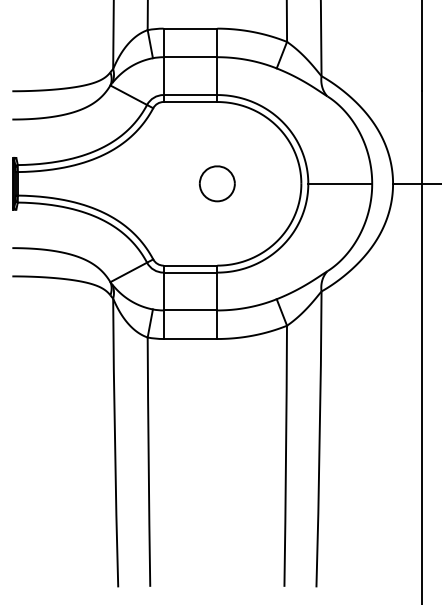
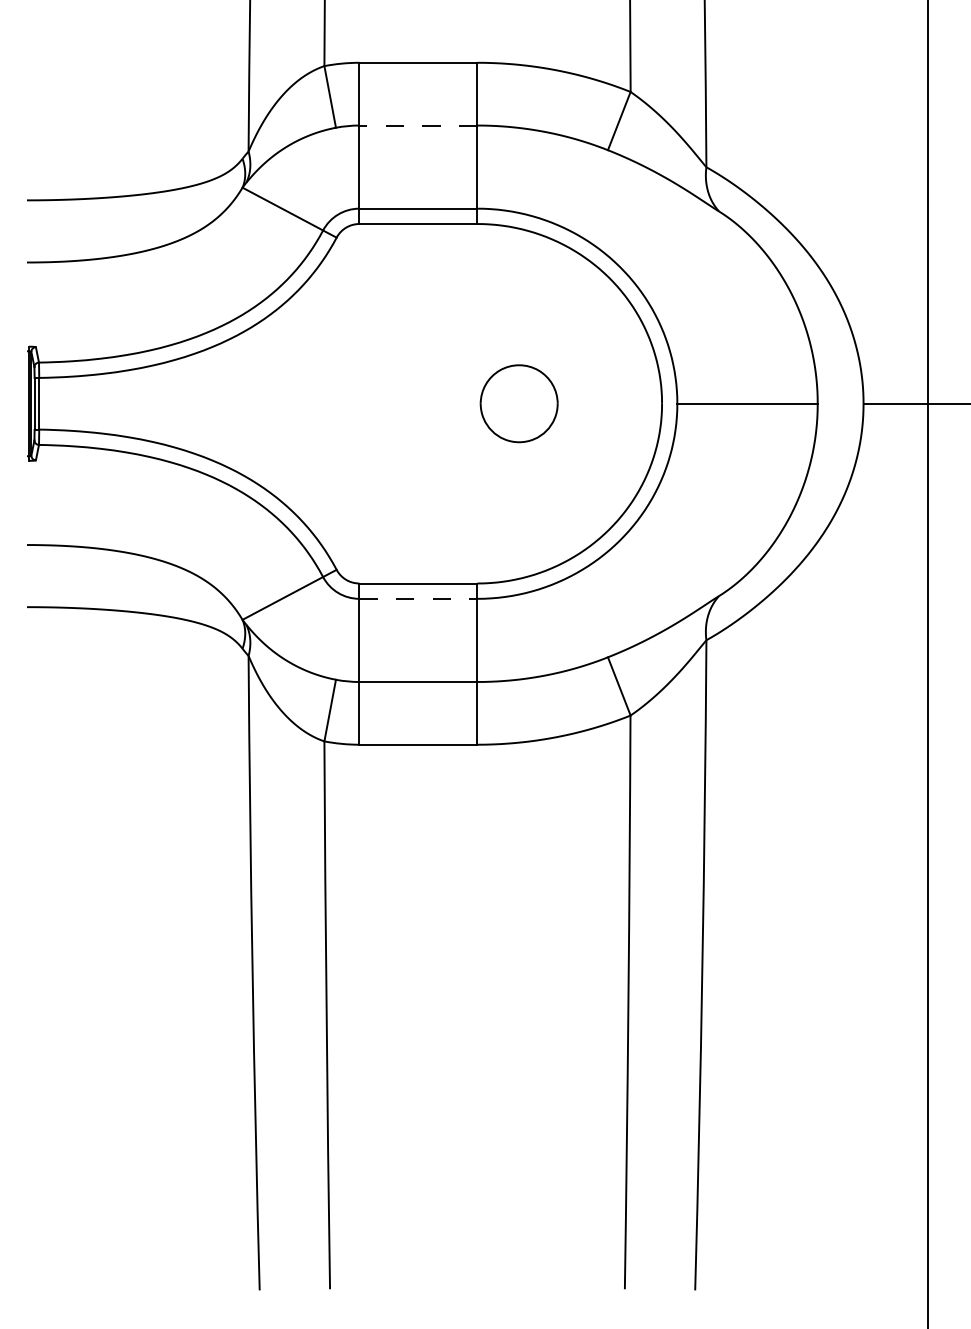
line: (190, 57) -> (418, 126), solid -> dashed
part: (217, 183) -> (519, 403), moved
line: (190, 272) -> (418, 598), solid -> dashed

